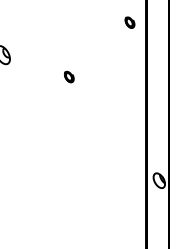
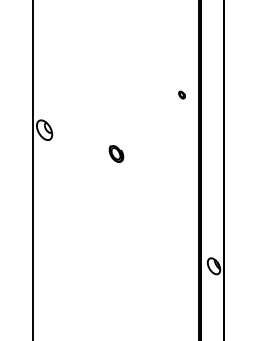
part: (129, 22) -> (181, 94), size x0.6
part: (69, 76) -> (116, 153), size x1.4

